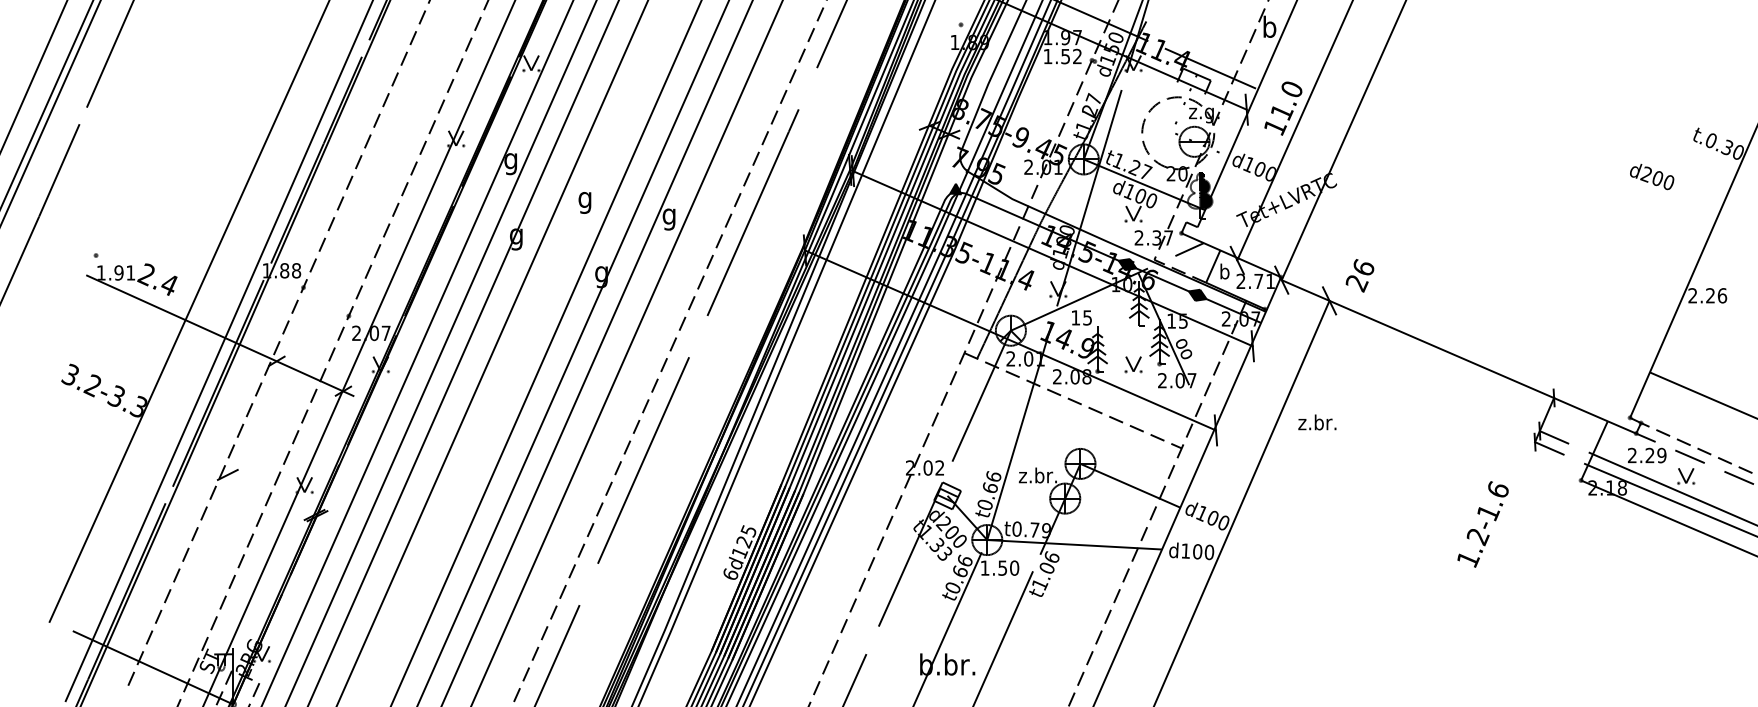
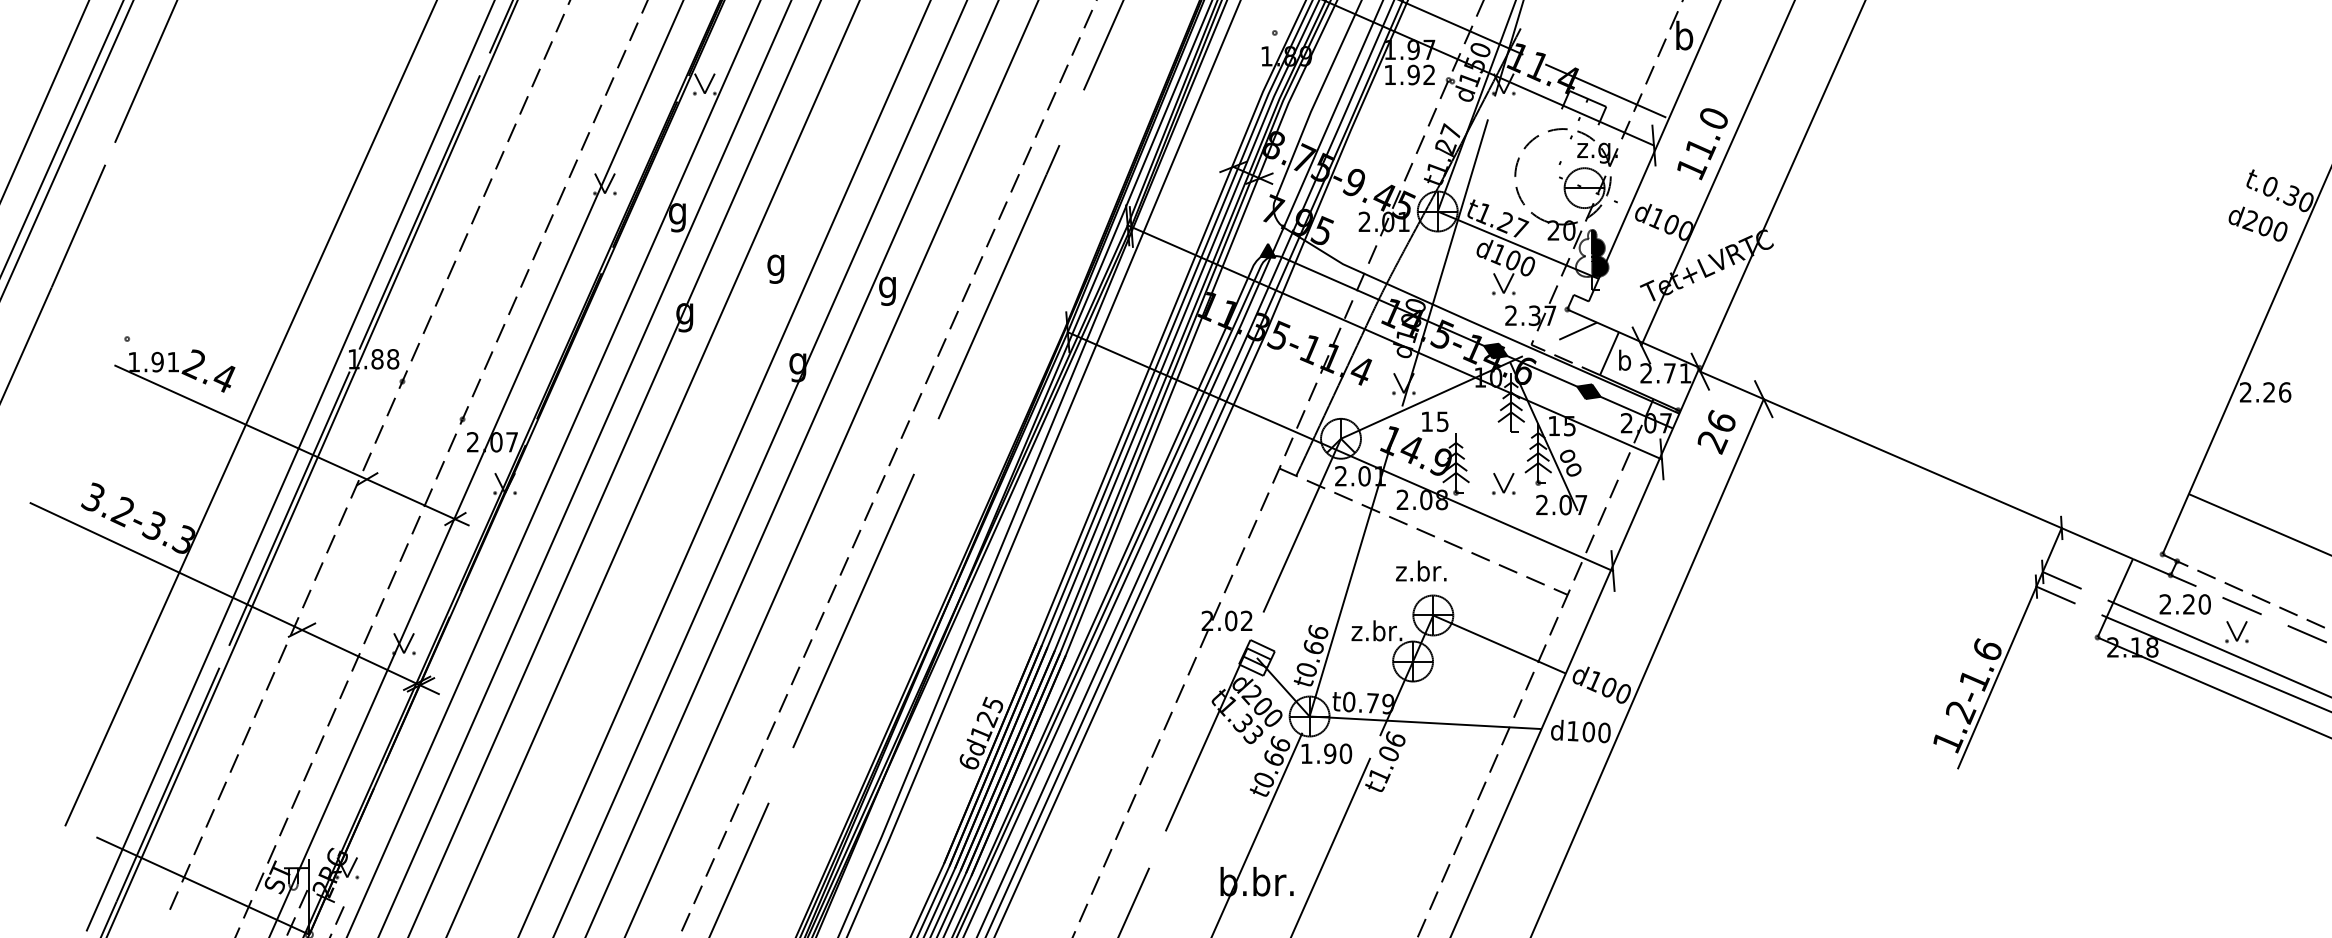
text: (1065, 55) -> (1413, 73), 1.52 -> 1.92
text: (1652, 176) -> (2258, 223), moved
text: (1359, 275) -> (1715, 431), moved
text: (1317, 422) -> (1421, 571), moved
line: (176, 451) -> (233, 599), added
text: (1661, 455) -> (2204, 604), 2.29 -> 2.20
line: (1505, 510) -> (1997, 677), added
text: (1002, 567) -> (1329, 752), 1.50 -> 1.90

